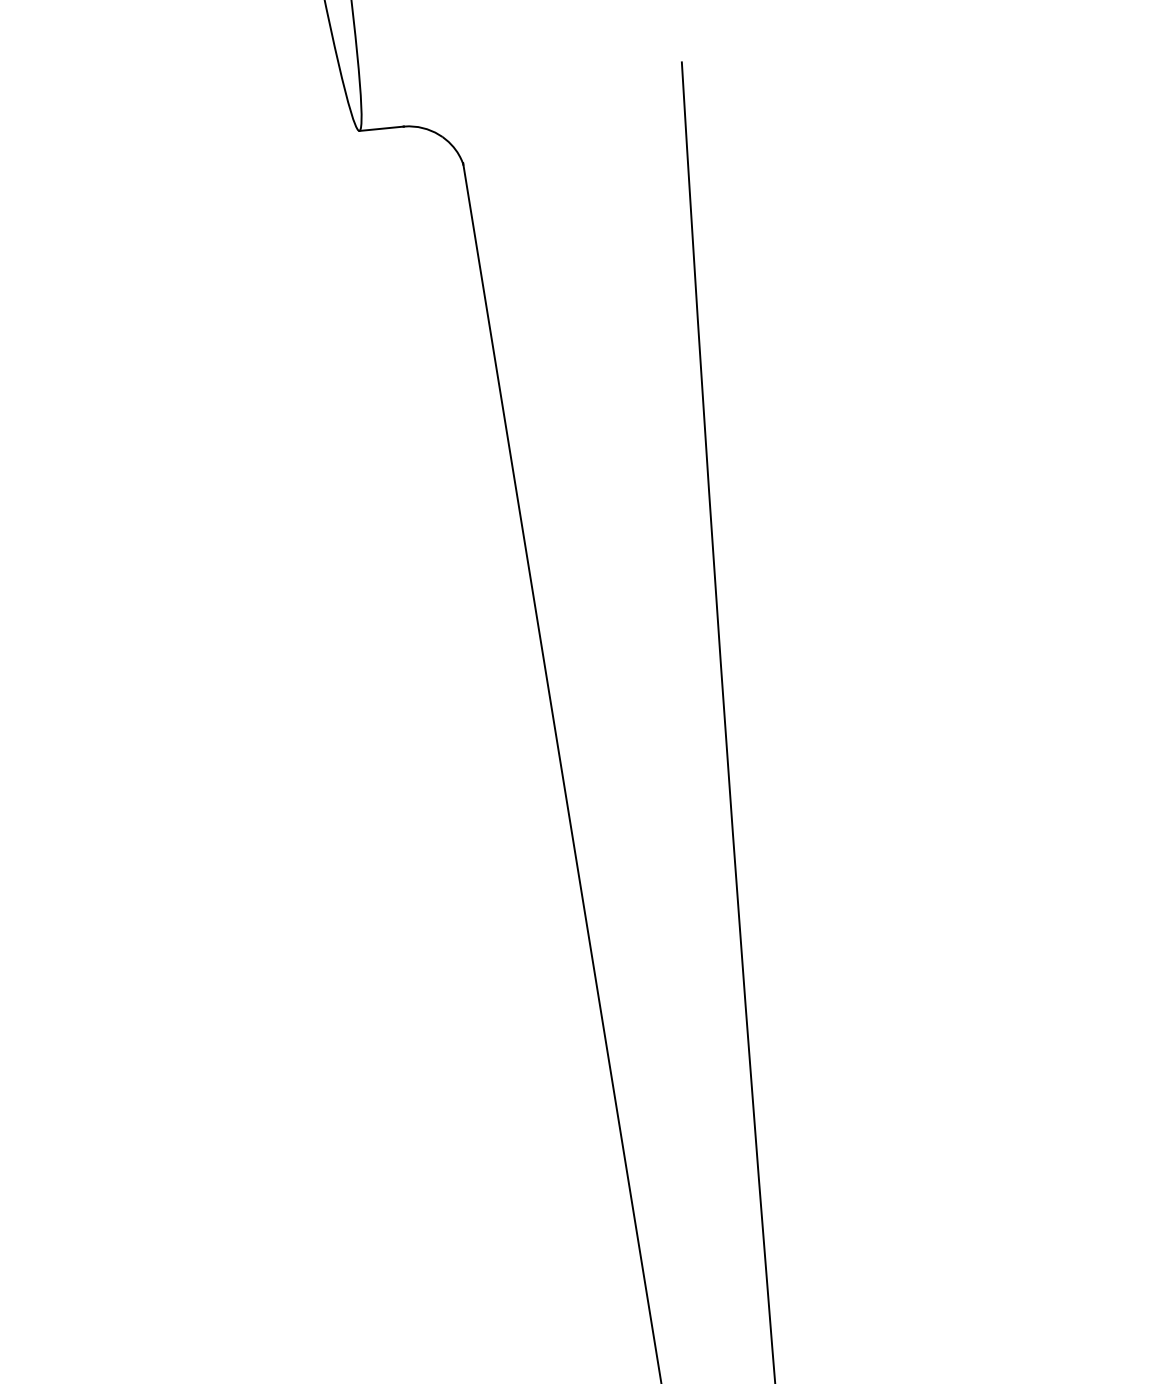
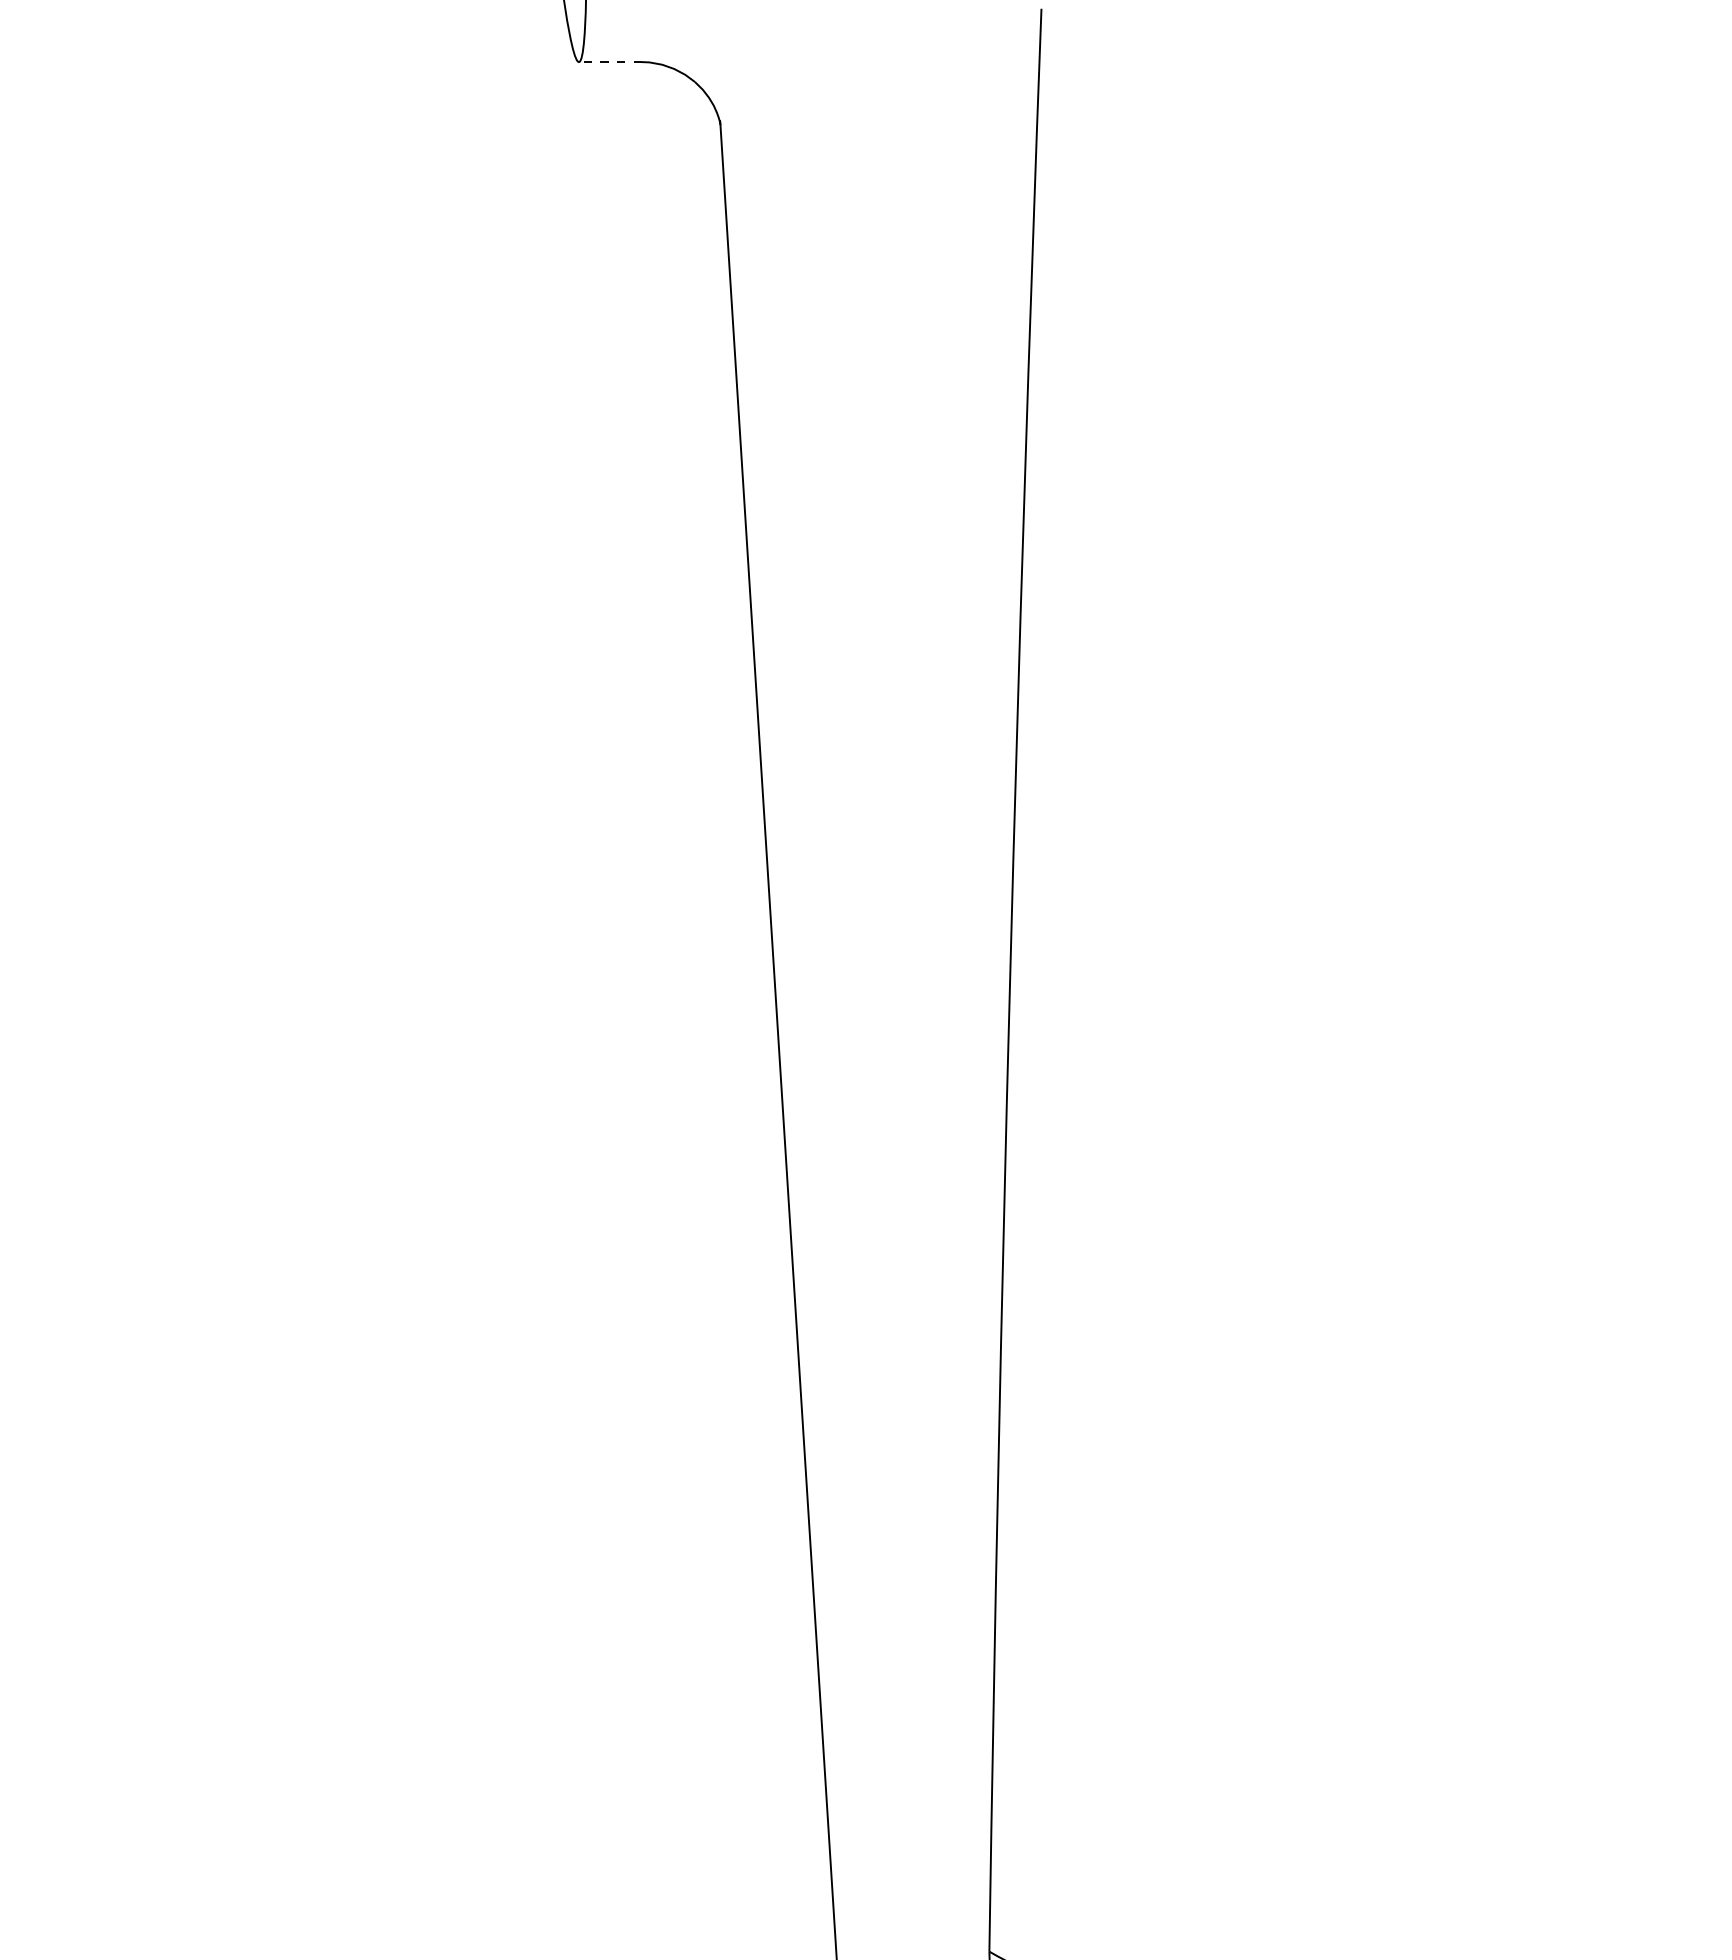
line: (381, 129) -> (610, 62), solid -> dashed

